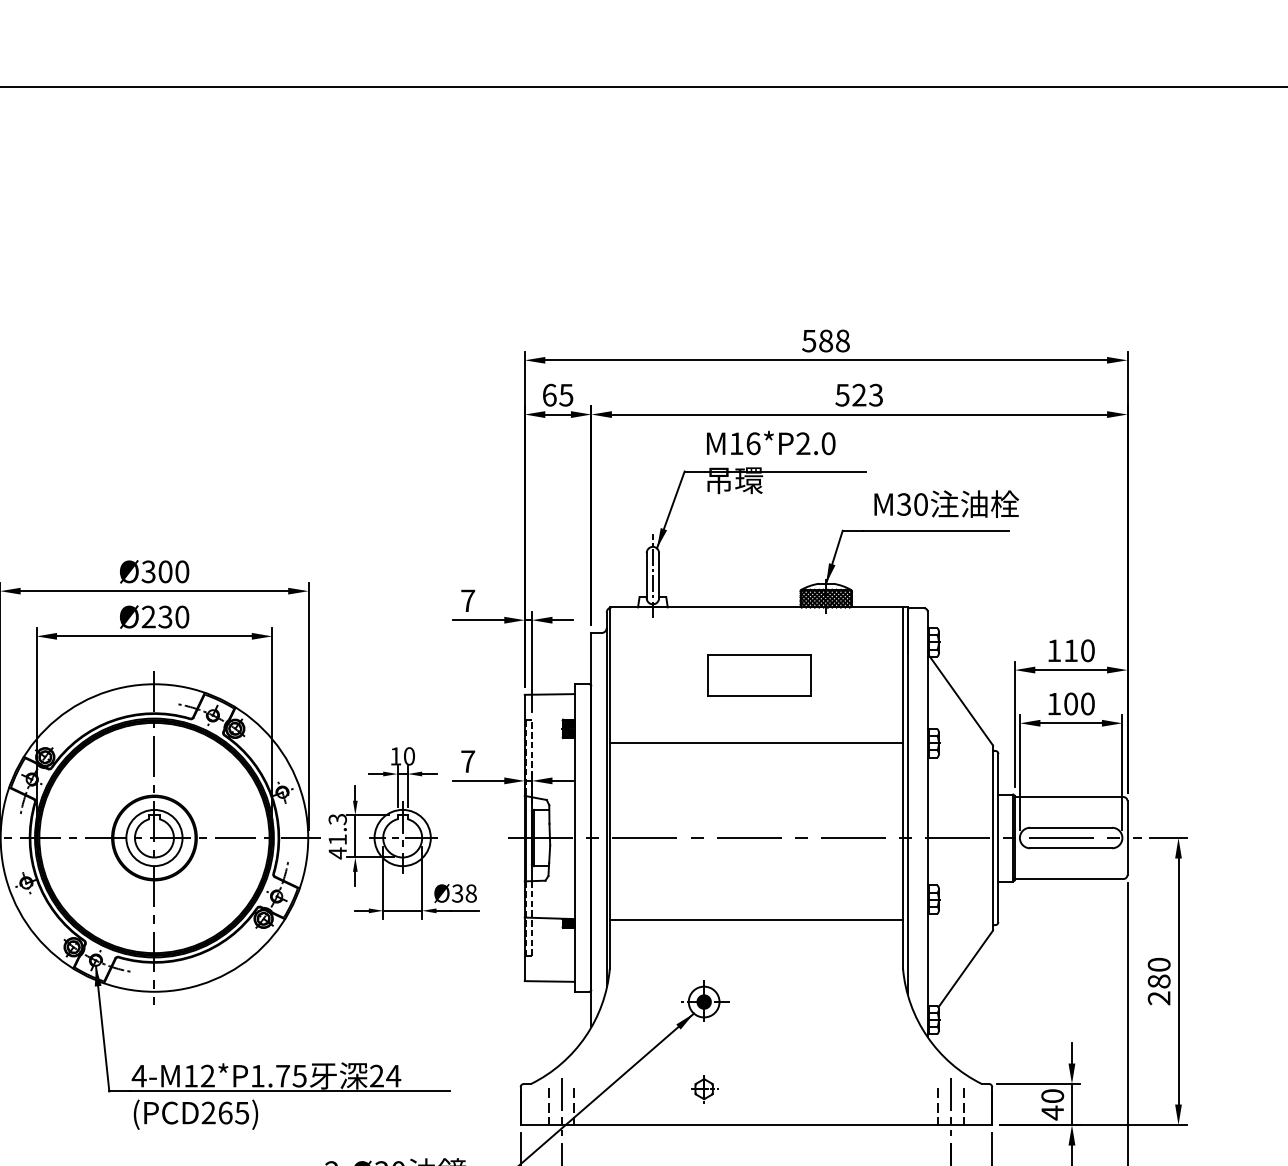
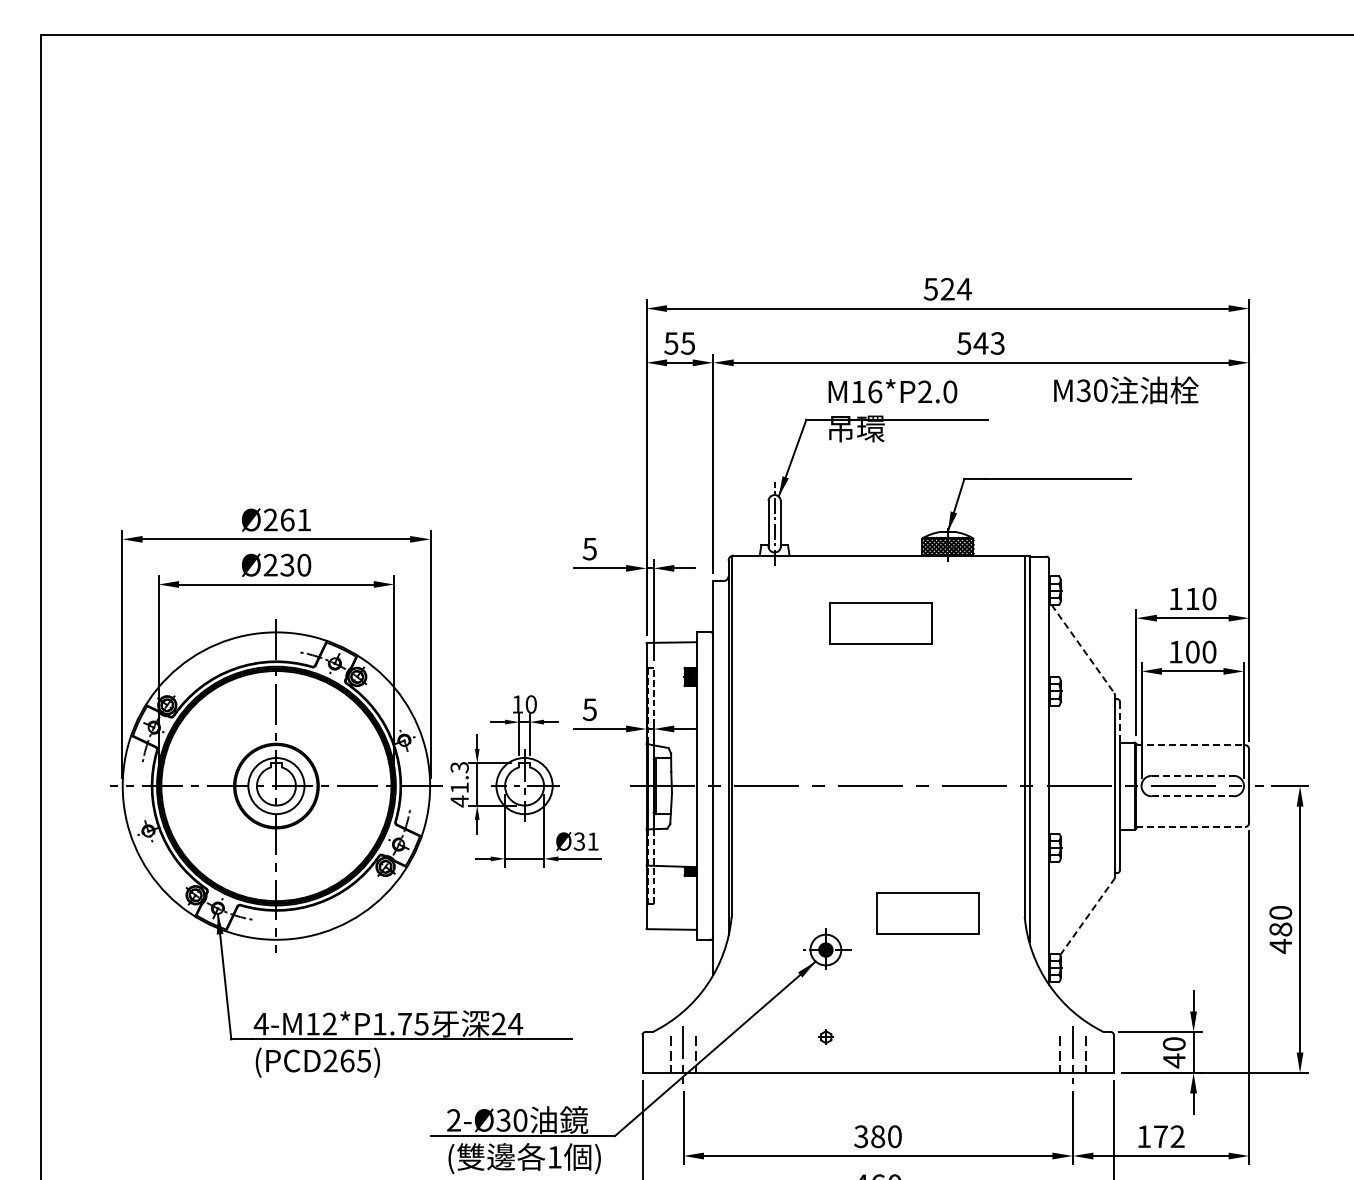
text: (833, 340) -> (955, 288), 588 -> 524
text: (549, 395) -> (671, 343), 65 -> 55
text: (858, 395) -> (980, 343), 523 -> 543
text: (946, 504) -> (1126, 390), moved
text: (165, 571) -> (287, 519), Ø300 -> Ø261
text: (467, 601) -> (589, 549), 7 -> 5
line: (961, 701) -> (1083, 649), solid -> dashed
line: (755, 743) -> (877, 691), removed
text: (467, 761) -> (589, 709), 7 -> 5
line: (998, 774) -> (1120, 722), solid -> dashed
line: (1069, 797) -> (1191, 745), solid -> dashed
line: (1070, 827) -> (1192, 775), solid -> dashed
line: (1070, 848) -> (1192, 796), solid -> dashed
line: (1069, 879) -> (1191, 827), solid -> dashed
text: (470, 893) -> (592, 841), Ø38 -> Ø31
line: (755, 920) -> (877, 868), removed
part: (805, 965) -> (927, 913), added
line: (965, 969) -> (1087, 917), solid -> dashed
text: (1158, 997) -> (1280, 945), 280 -> 480
part: (704, 1089) -> (826, 1037), size x0.6

